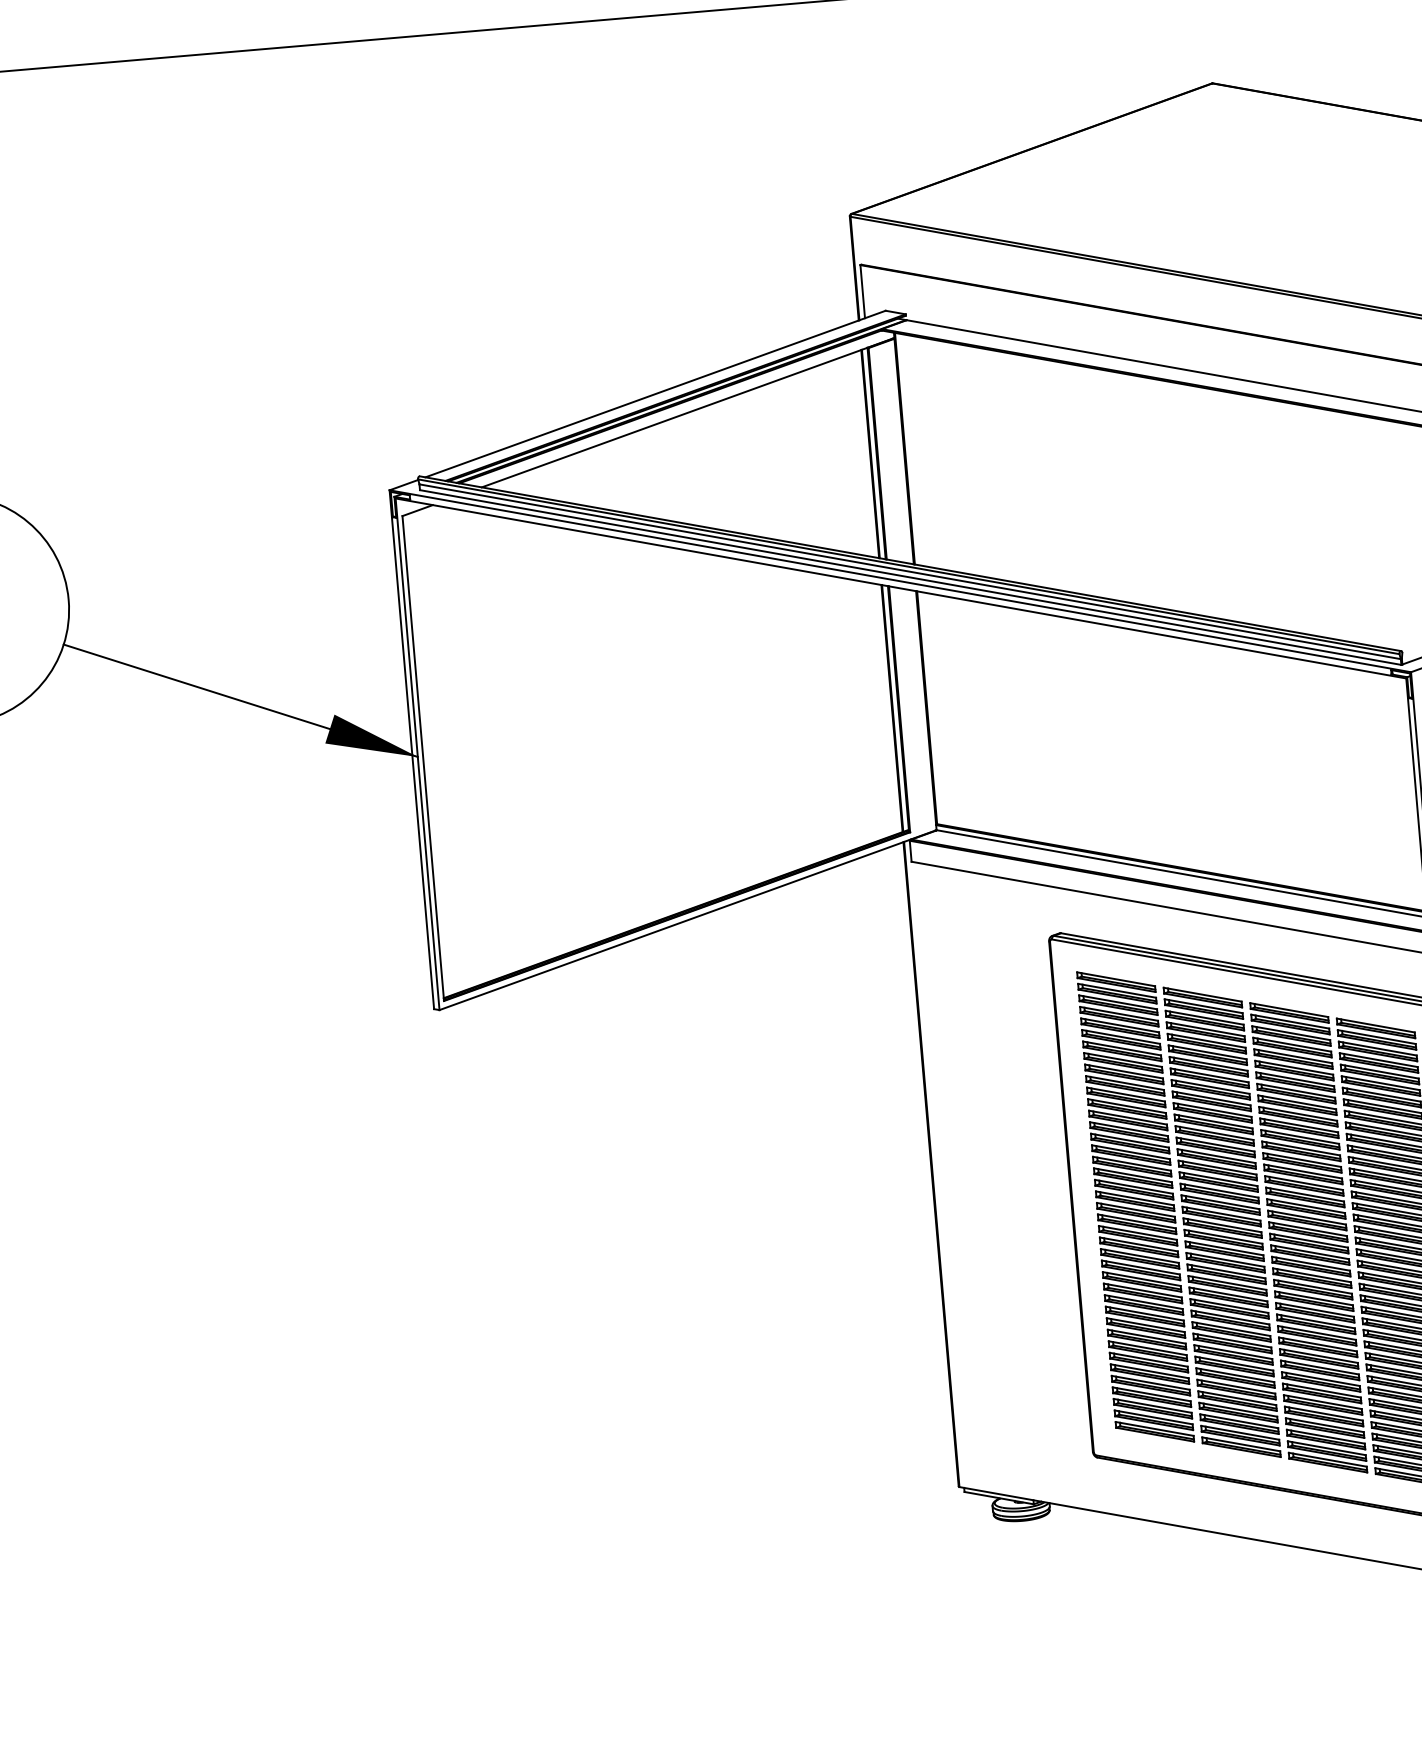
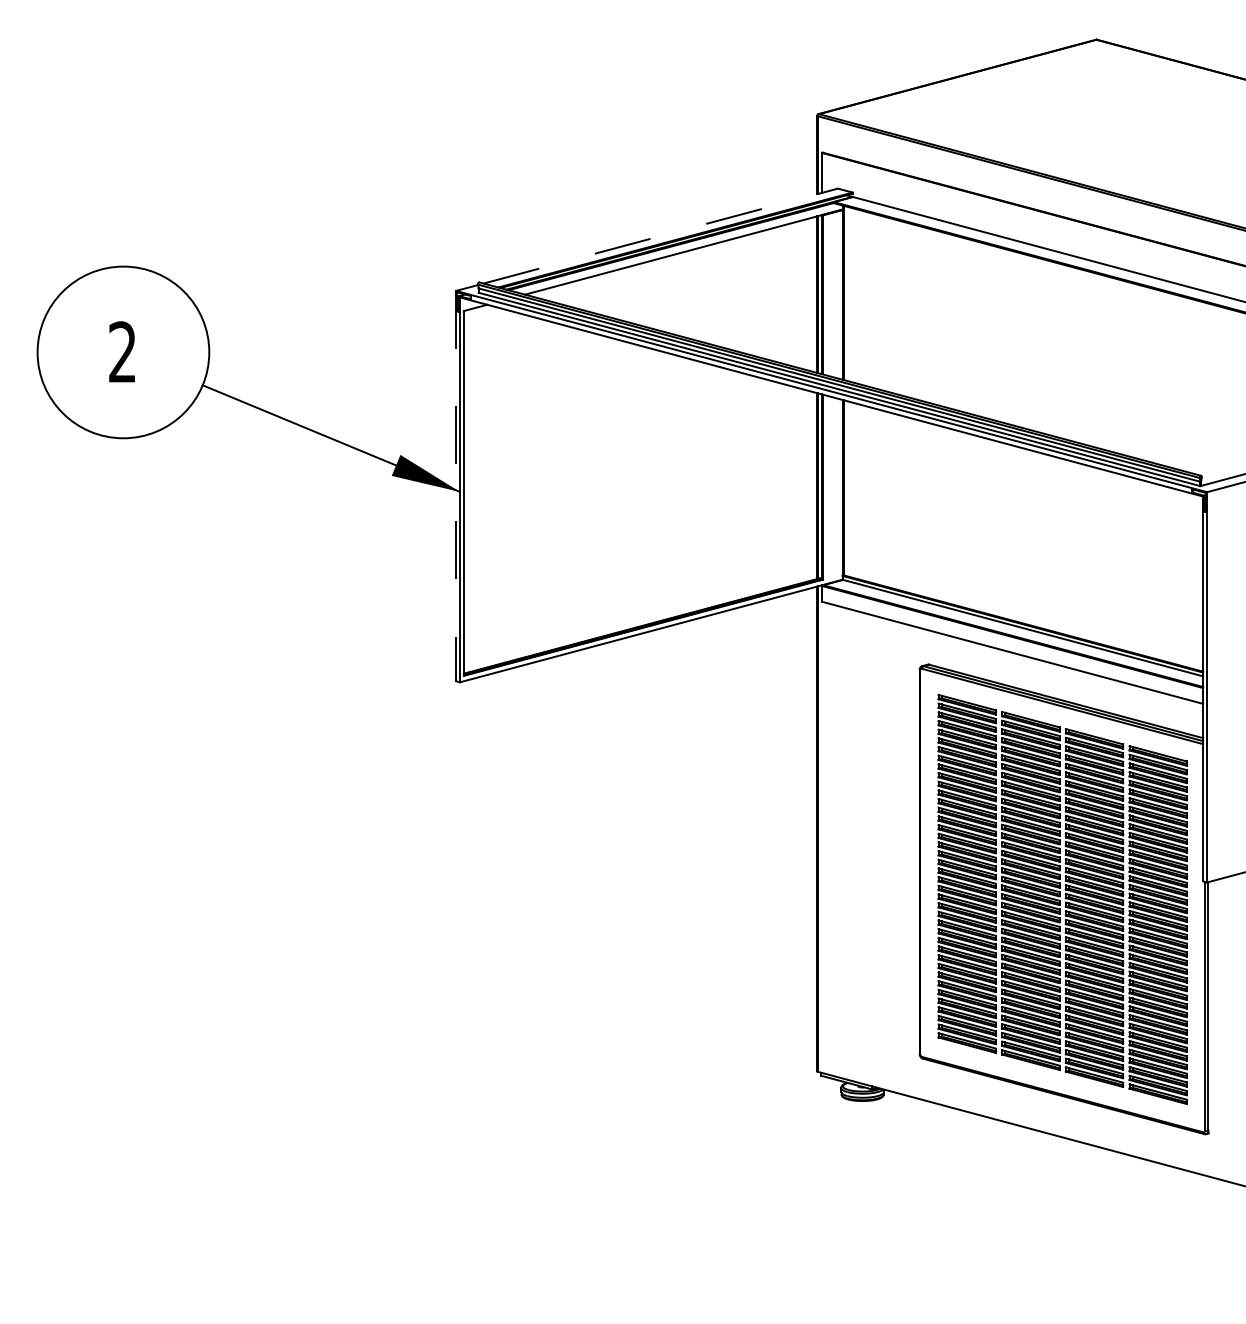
line: (656, 393) -> (661, 235), solid -> dashed
line: (411, 750) -> (455, 486), solid -> dashed

